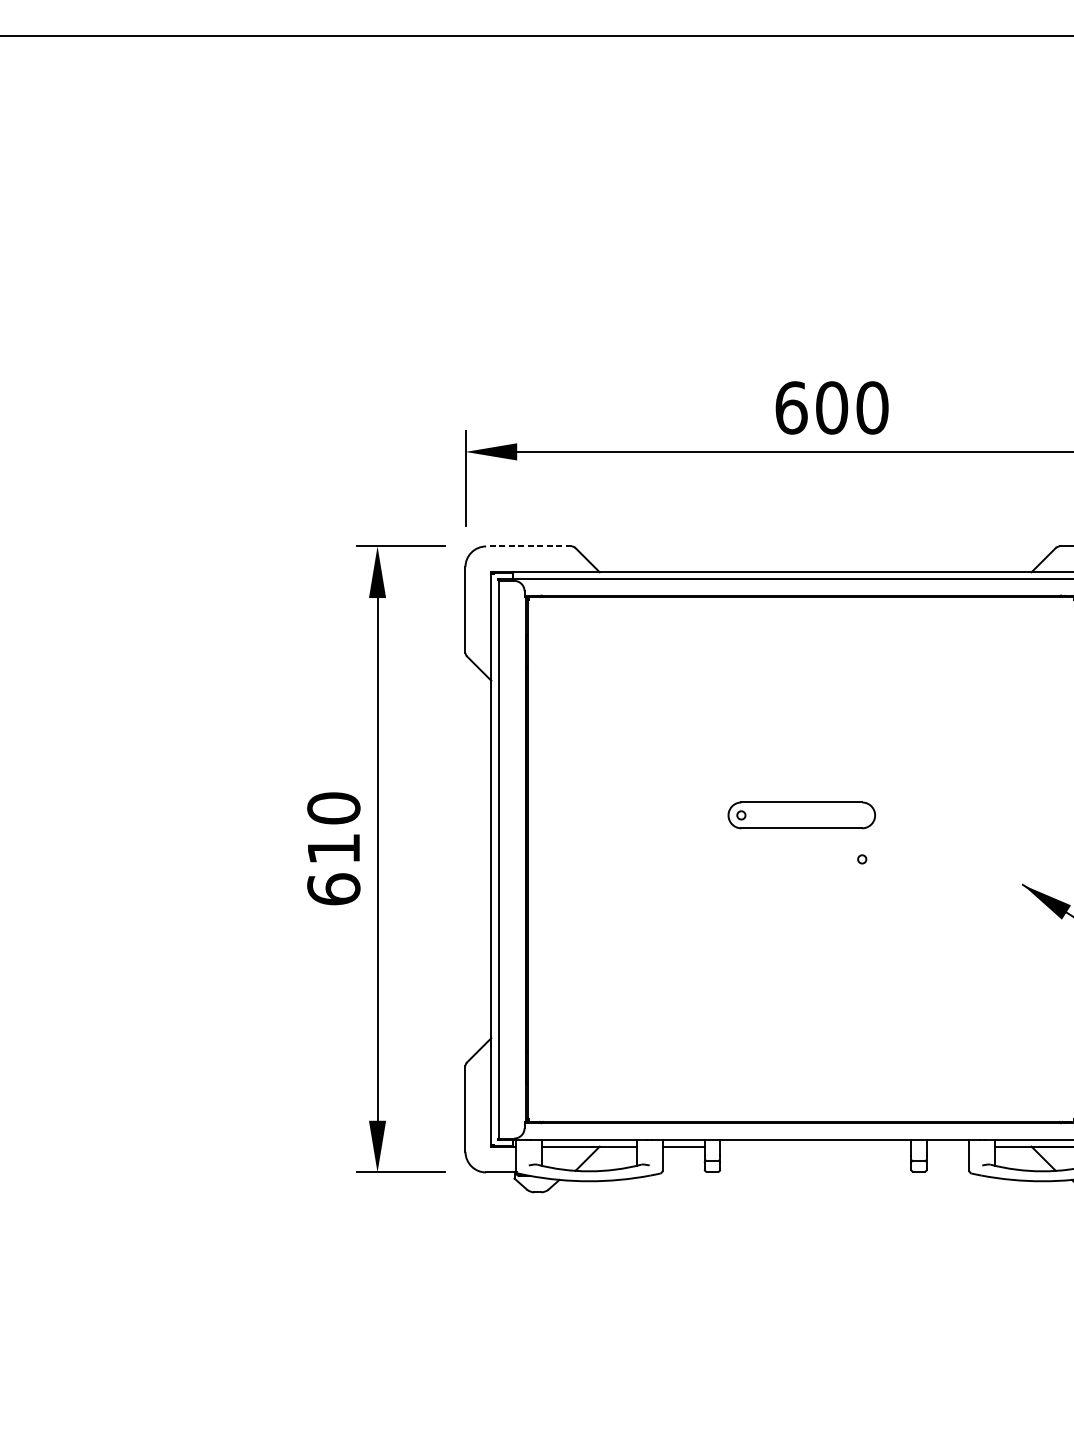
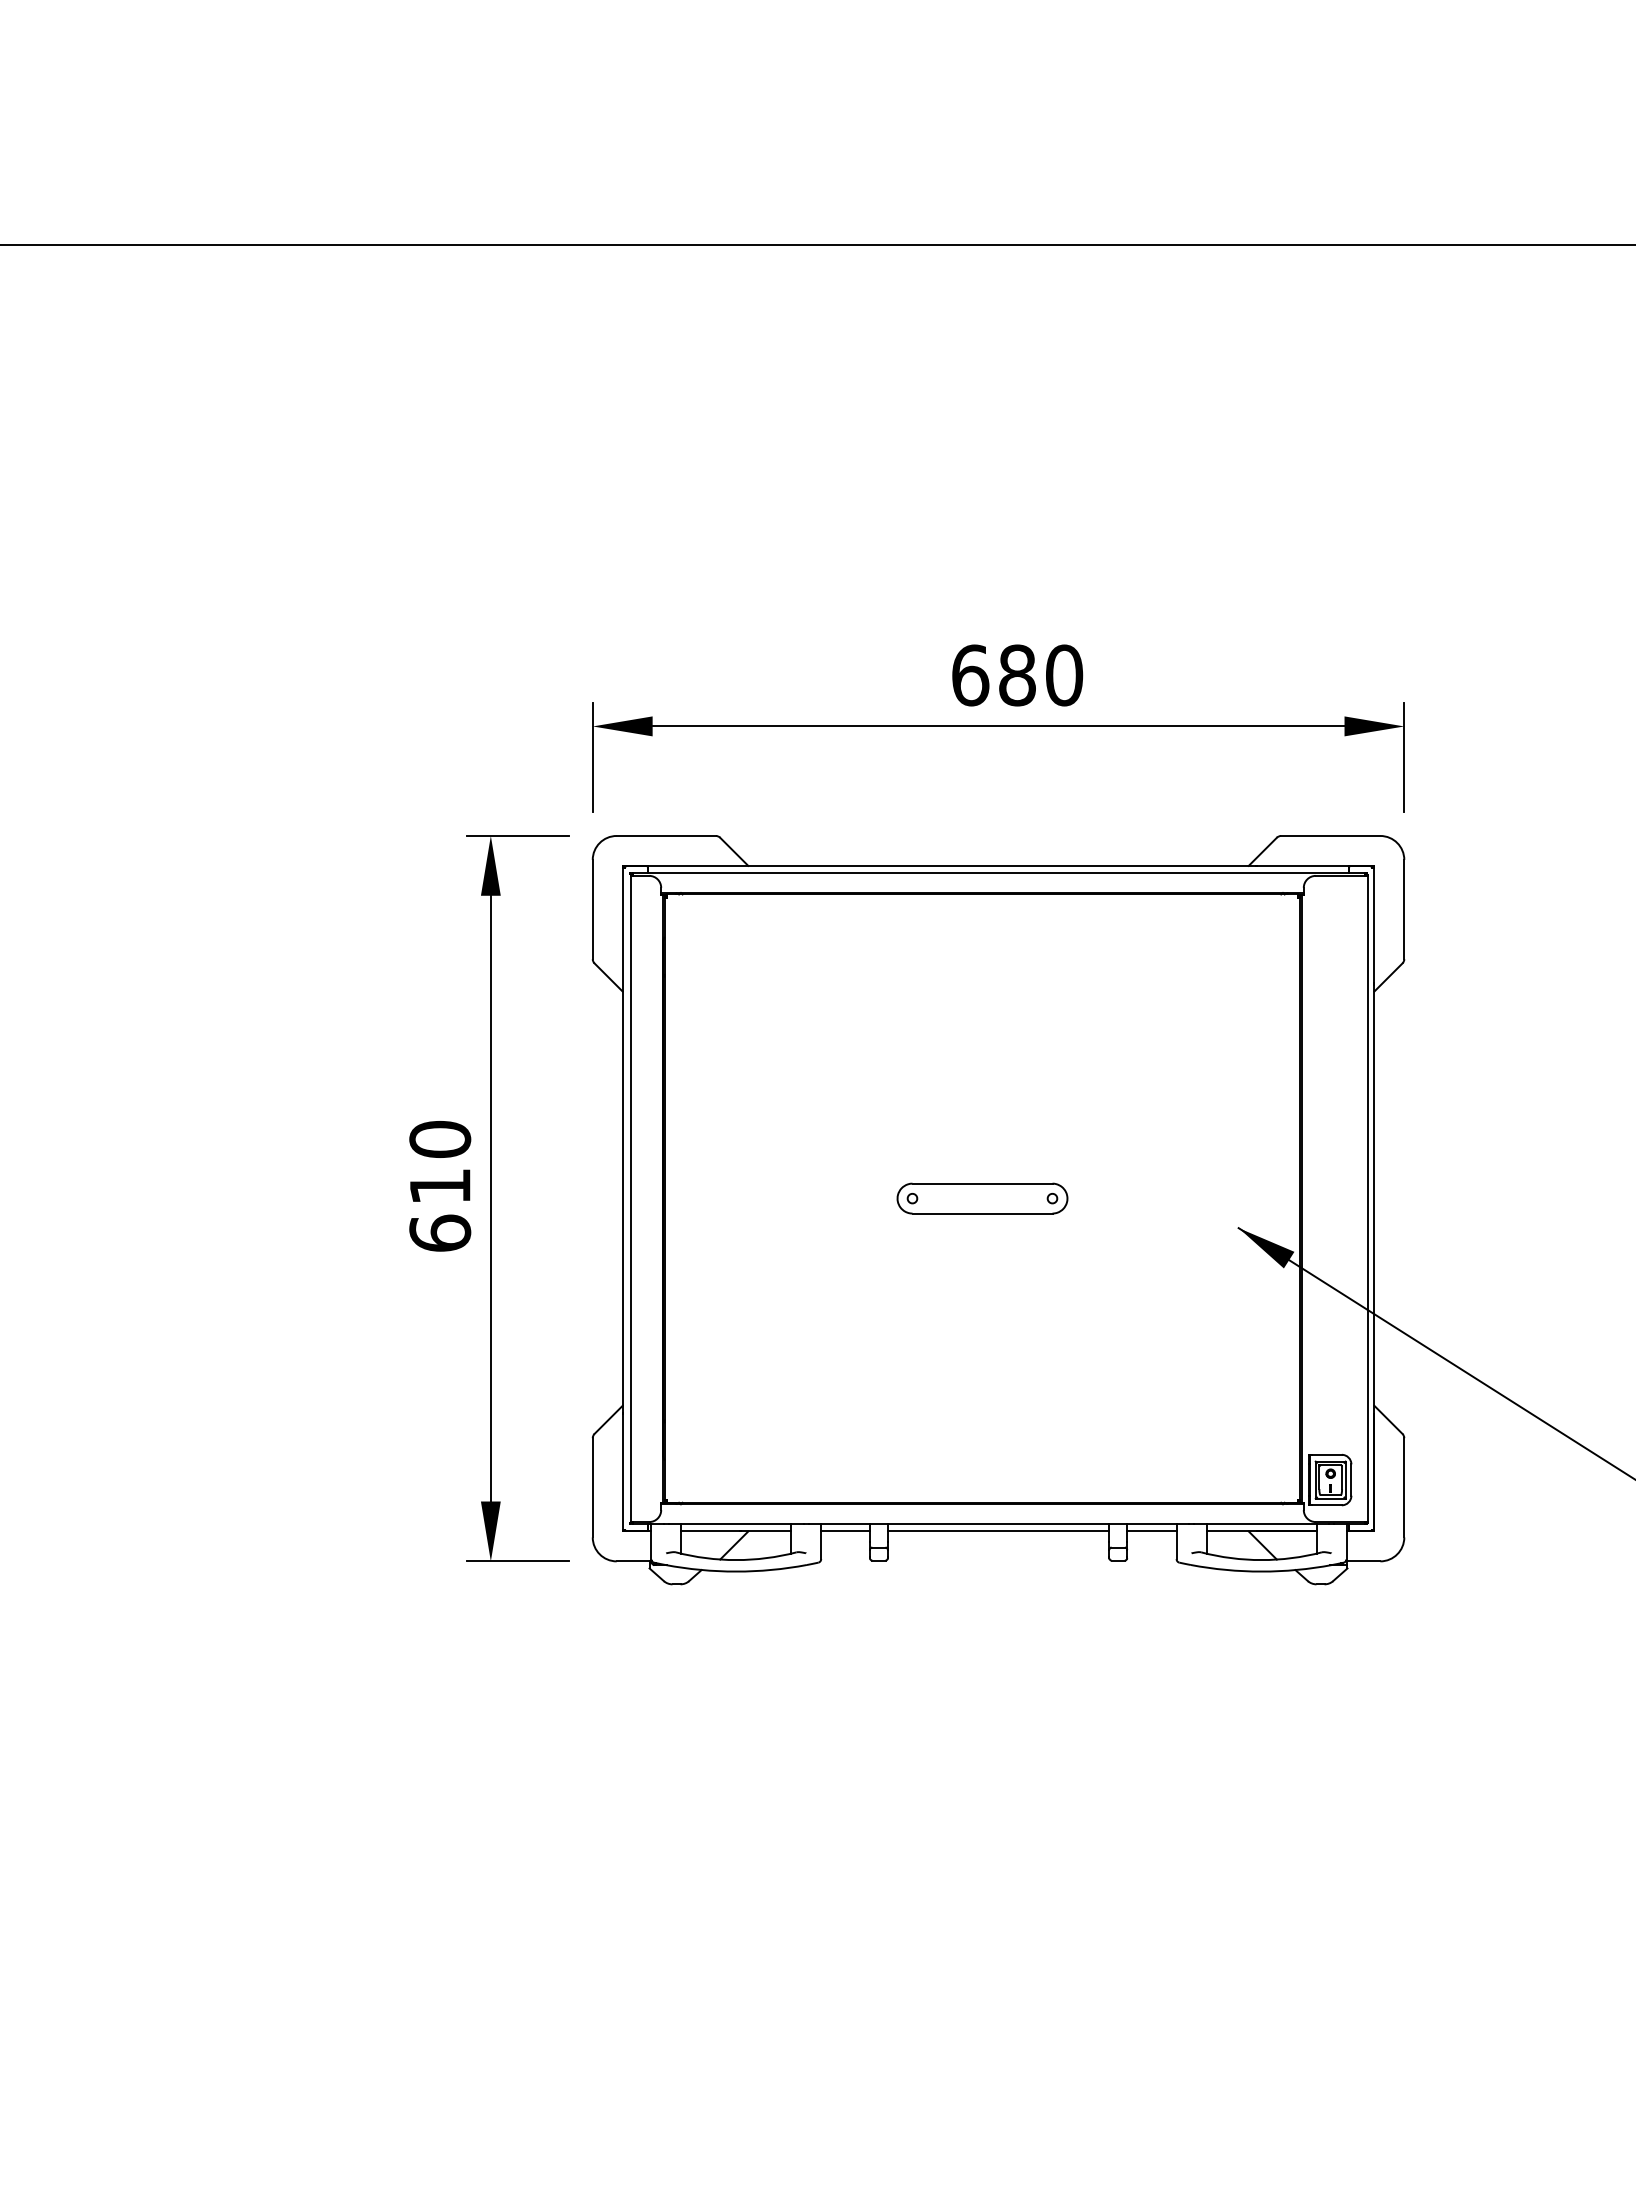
text: (832, 407) -> (1017, 675), 600 -> 680
line: (529, 546) -> (666, 835), dashed -> solid
part: (801, 815) -> (982, 1198), moved
line: (815, 1146) -> (998, 1531), added
line: (947, 1146) -> (1151, 1531), added

